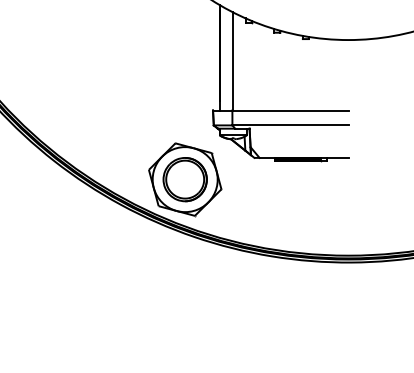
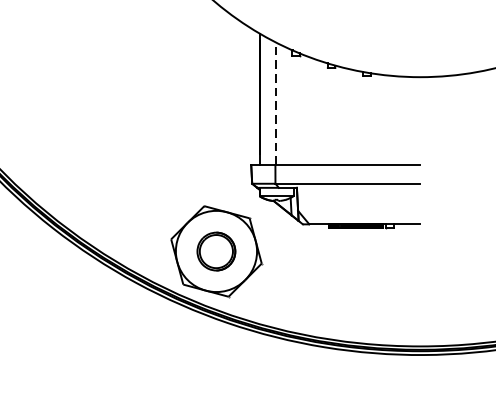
line: (232, 60) -> (275, 102), solid -> dashed
part: (184, 179) -> (215, 251), size x0.7

